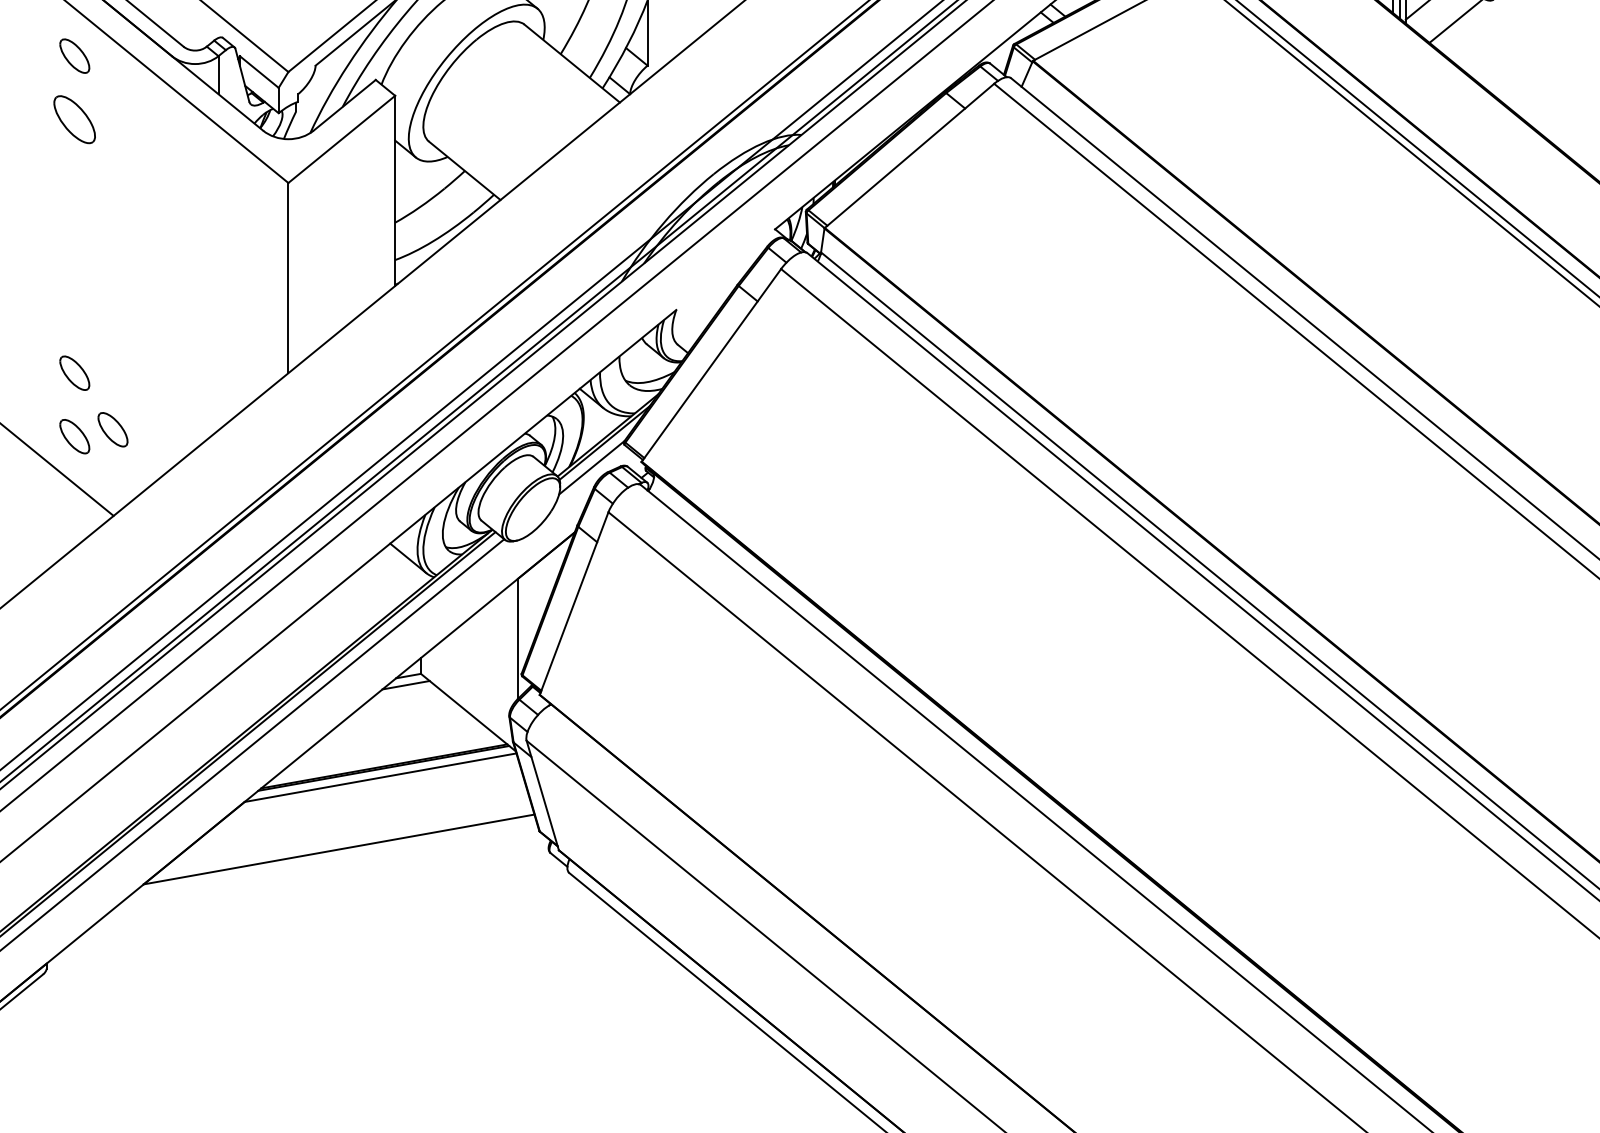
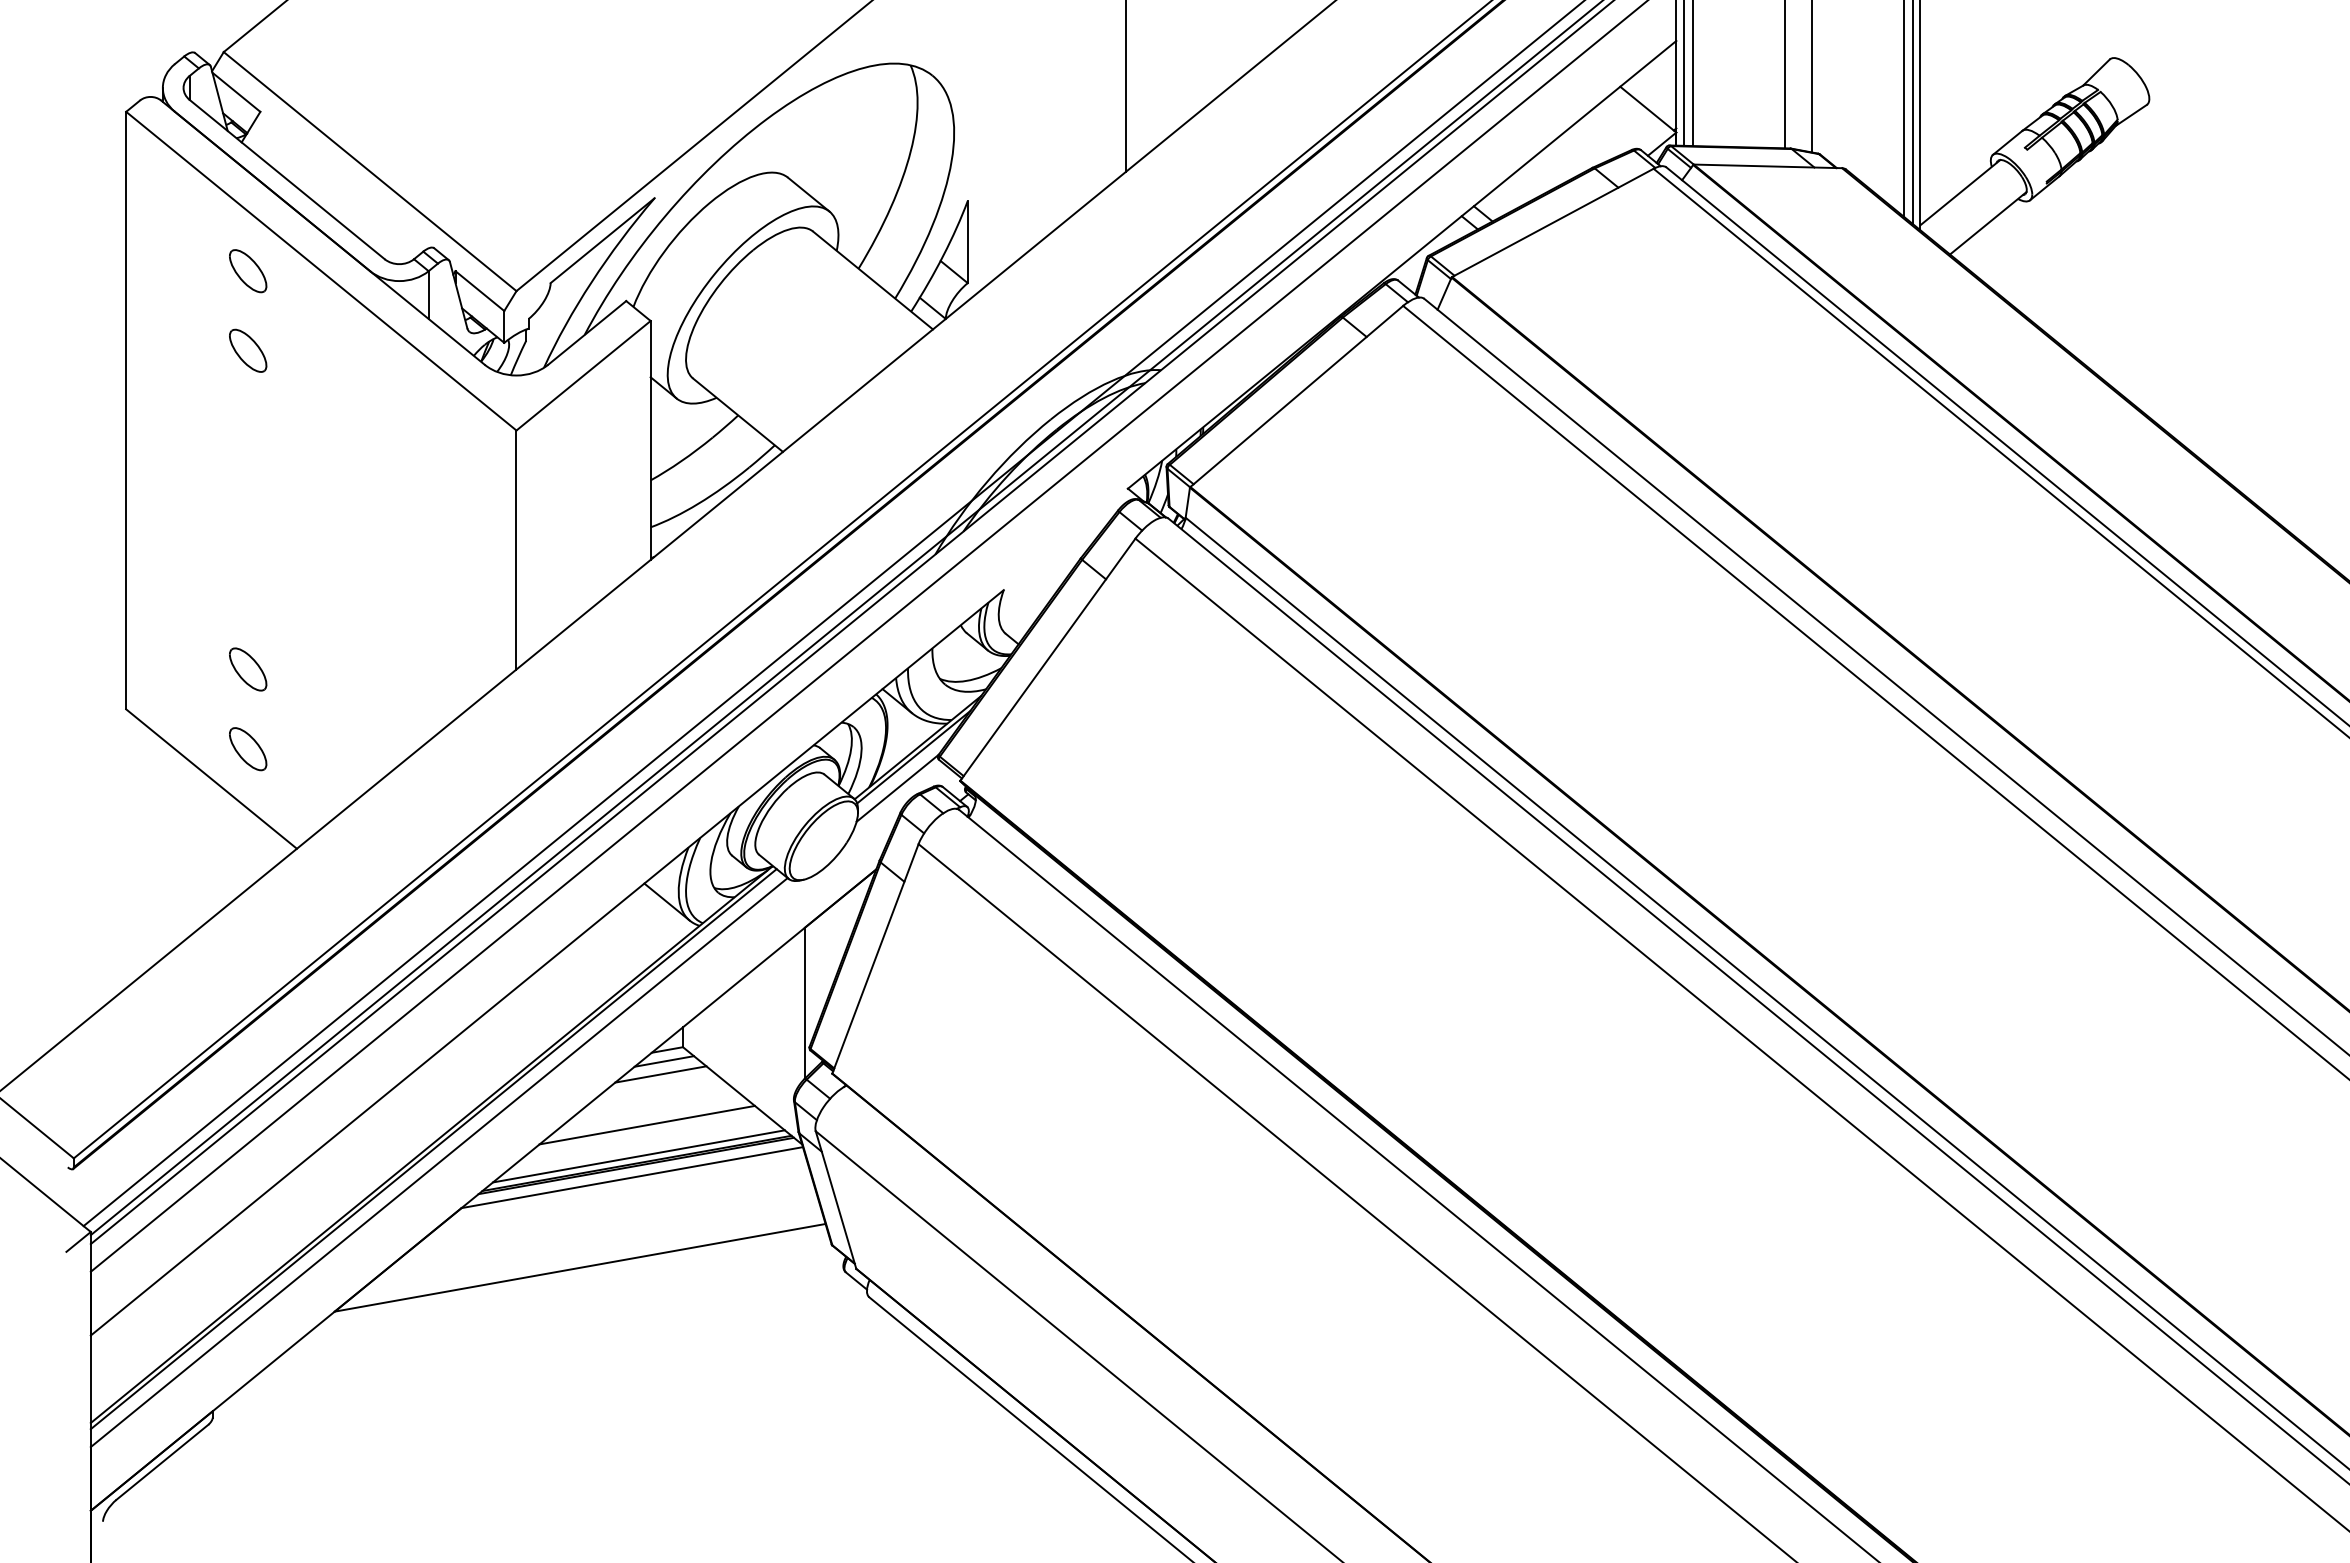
part: (75, 119) -> (248, 350), size x0.71
part: (113, 429) -> (296, 740), removed
line: (403, 695) -> (660, 1074), added
line: (391, 735) -> (646, 1124), added
line: (385, 760) -> (638, 1156), added

